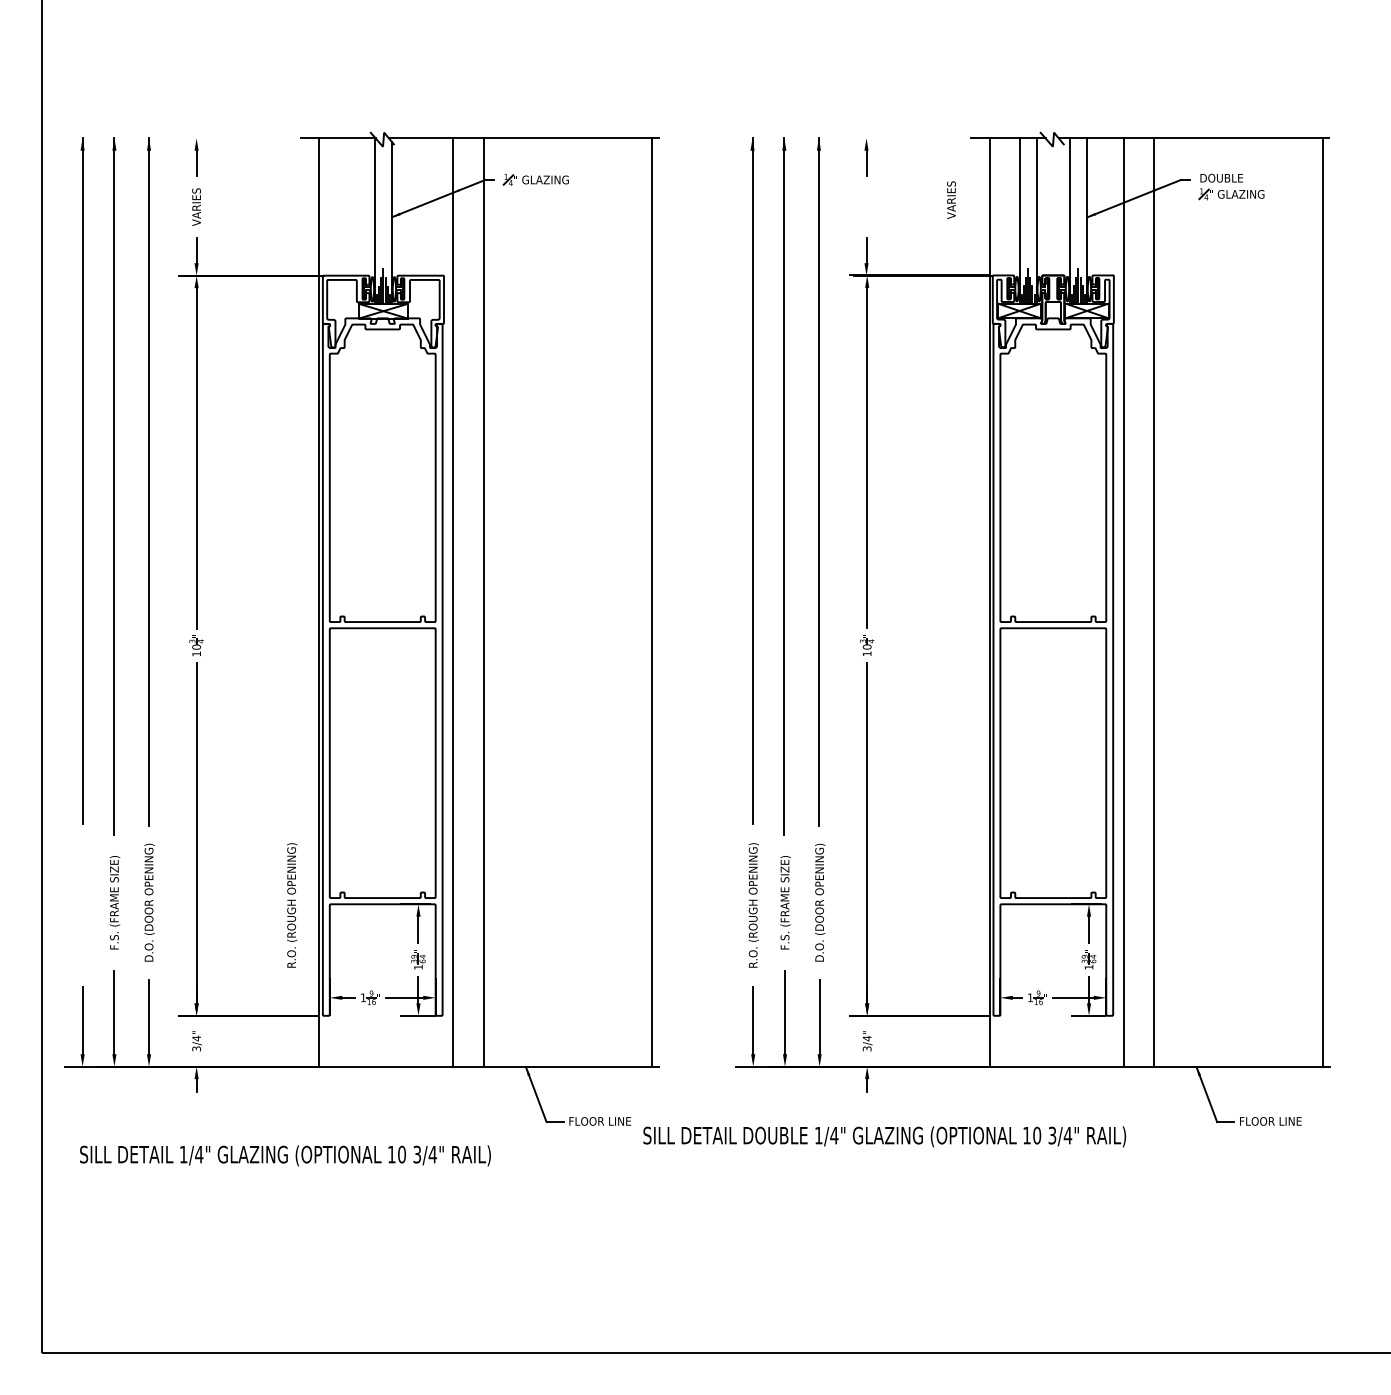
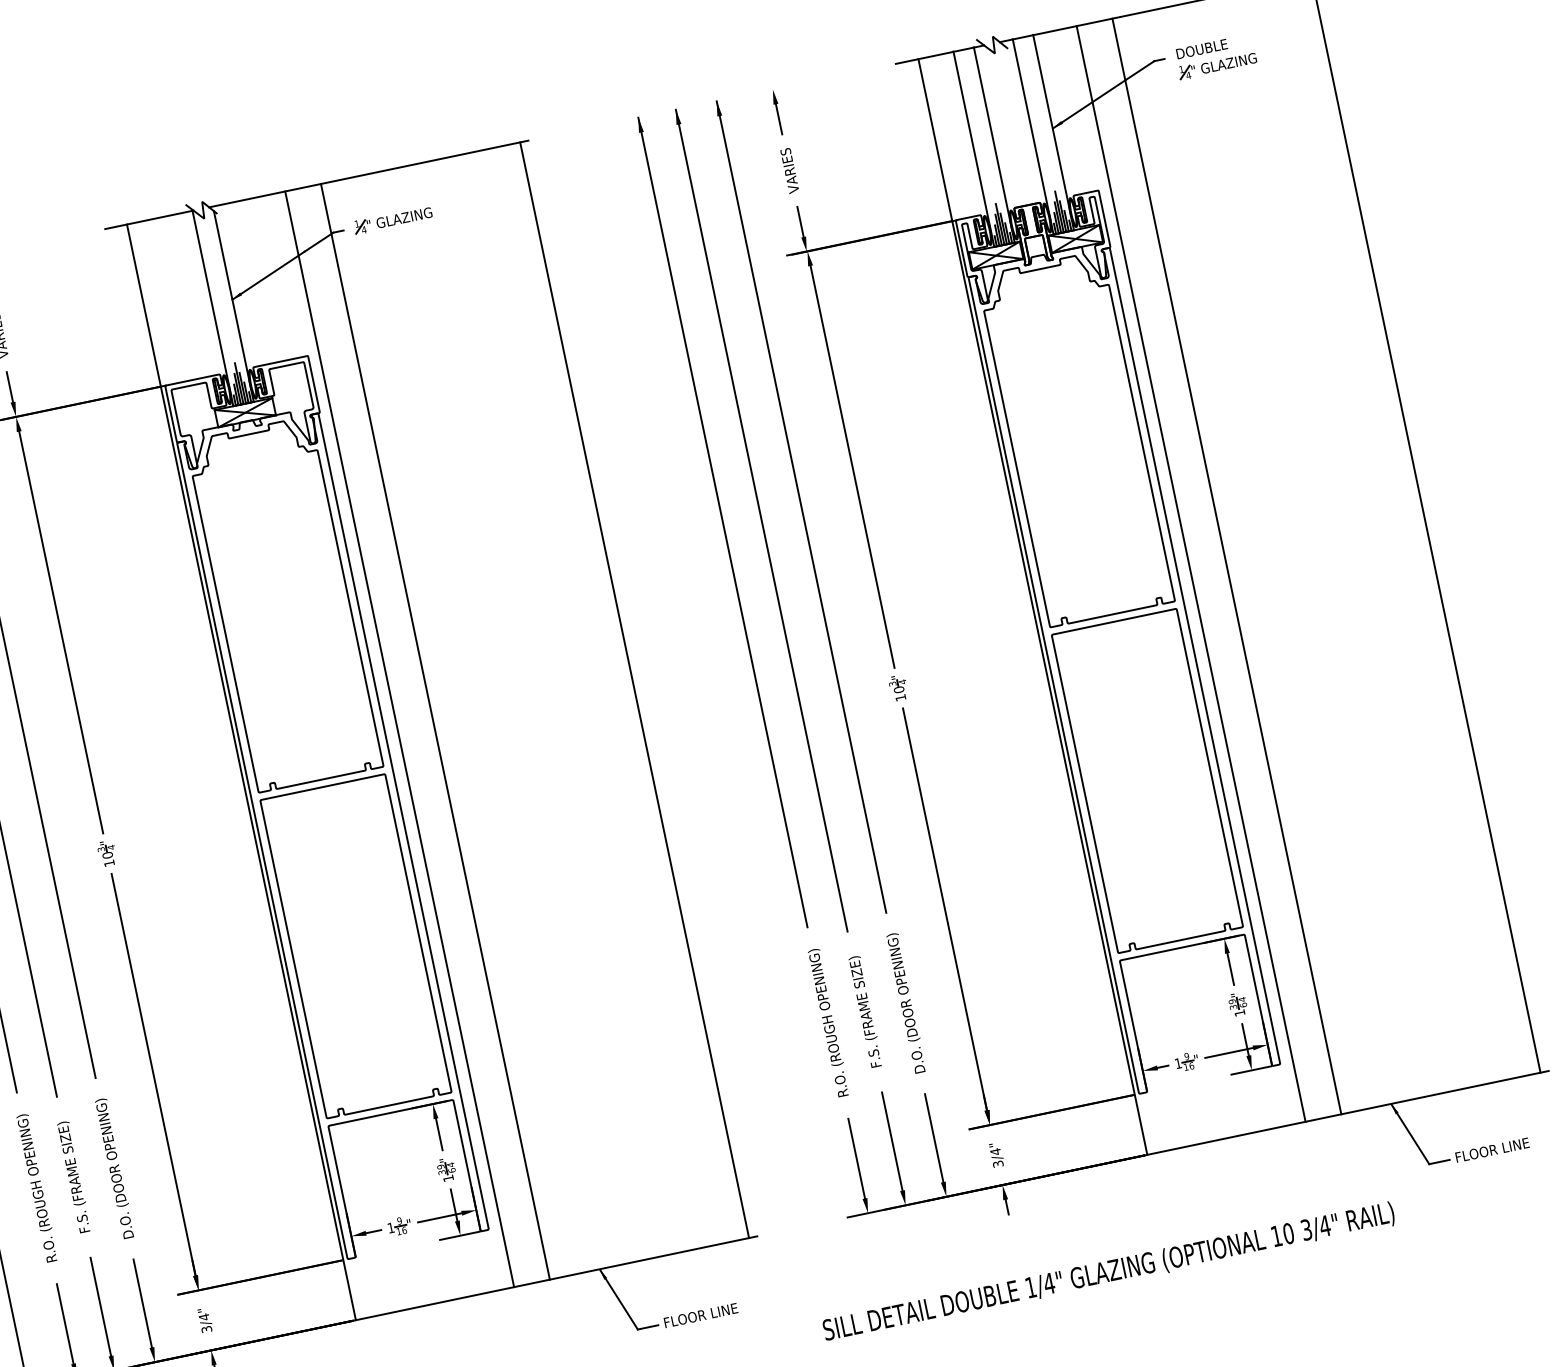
text: (951, 199) -> (789, 170), moved
text: (292, 905) -> (37, 1188), moved
text: (884, 1136) -> (1108, 1272), moved

